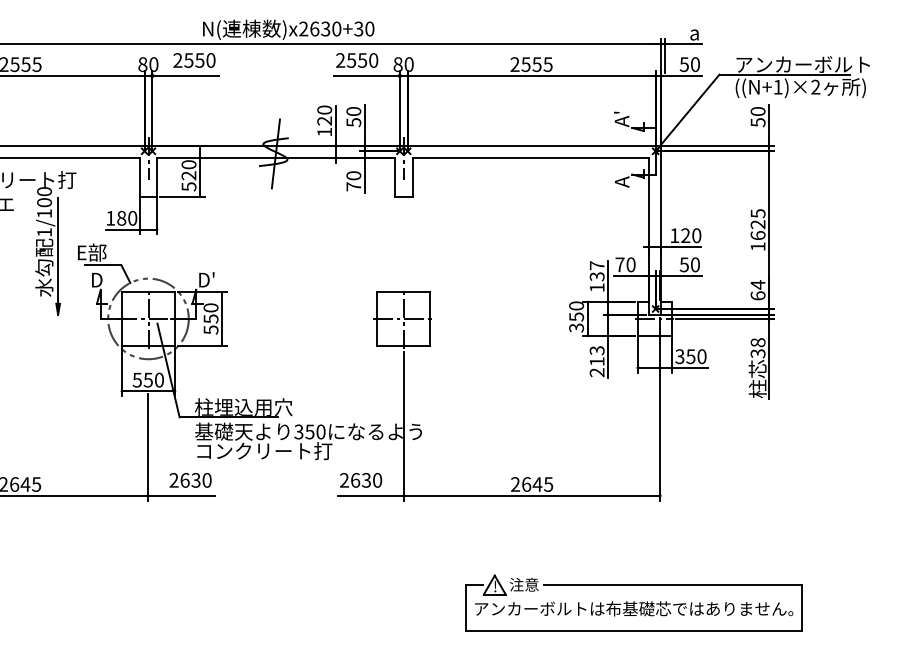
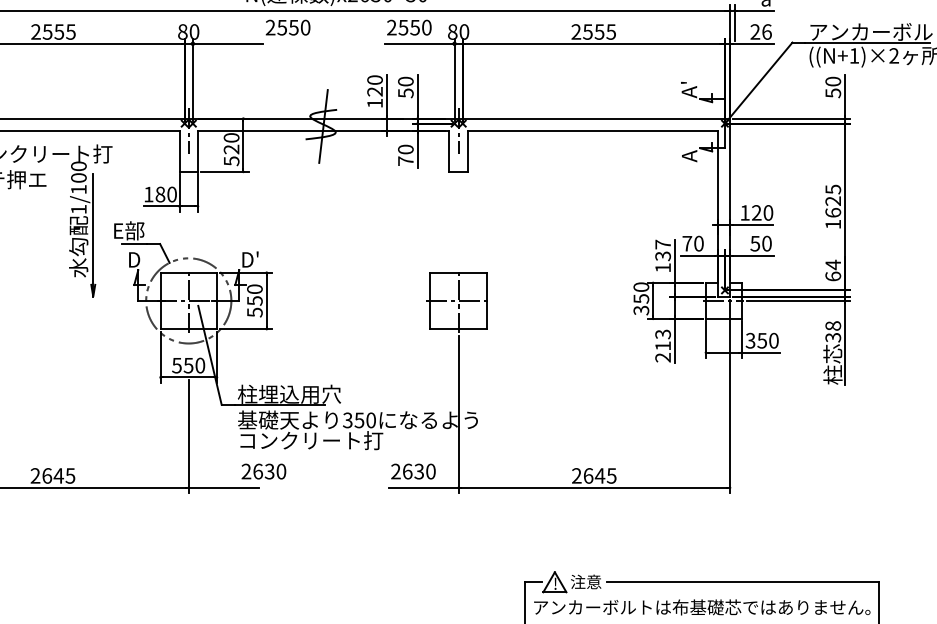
text: (194, 60) -> (288, 27), moved
text: (689, 64) -> (760, 31), 50 -> 26
text: (190, 480) -> (263, 471), moved

